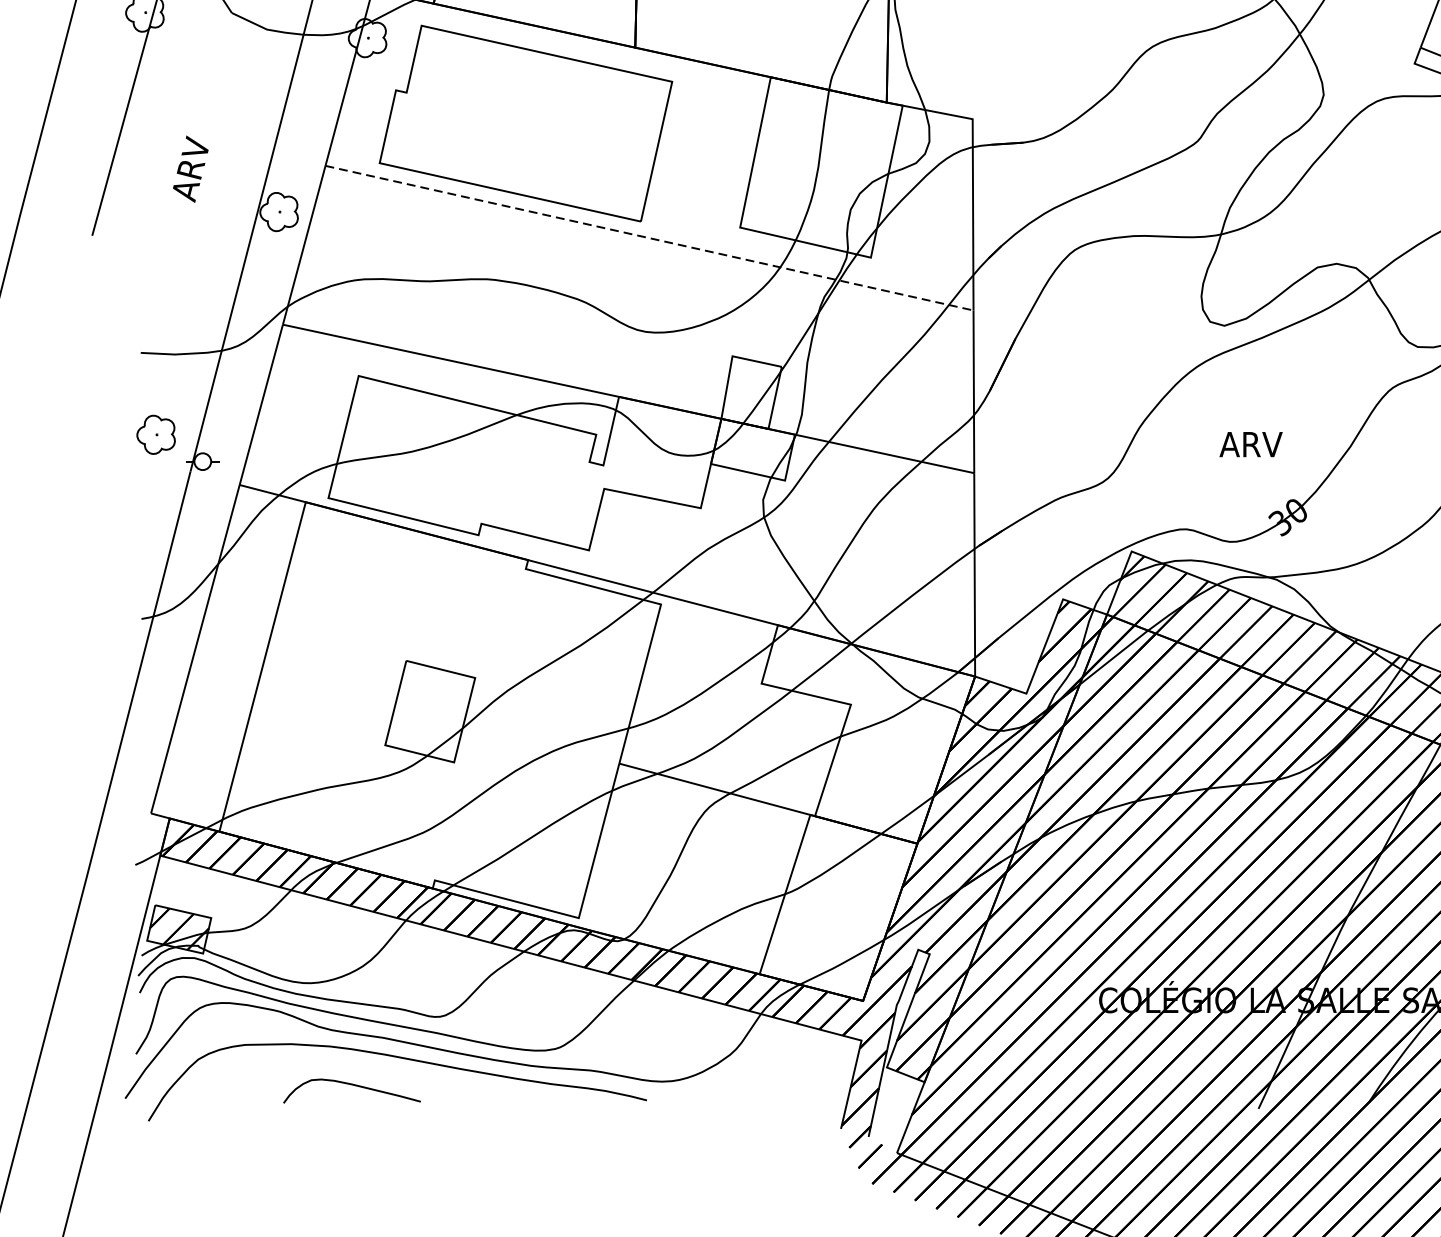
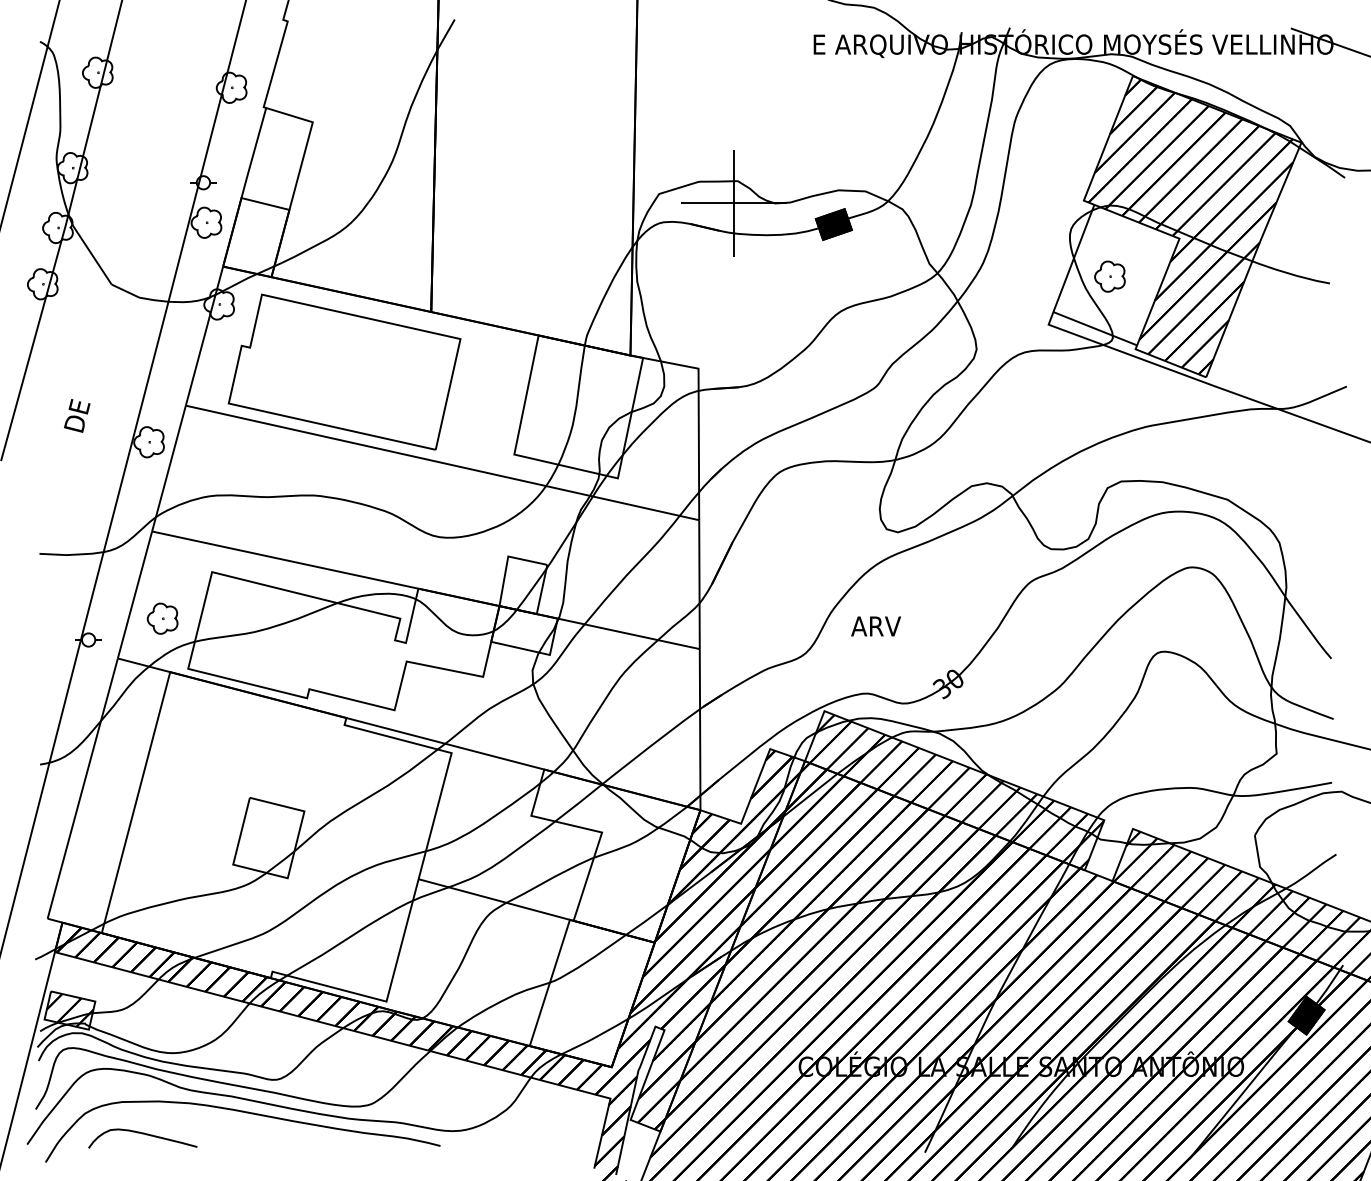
text: (190, 168) -> (78, 407), ARV -> DE
line: (649, 237) -> (442, 462), dashed -> solid
part: (155, 434) -> (162, 618), moved
text: (1250, 444) -> (875, 626), moved
curve: (351, 1085) -> (142, 1134), moved

